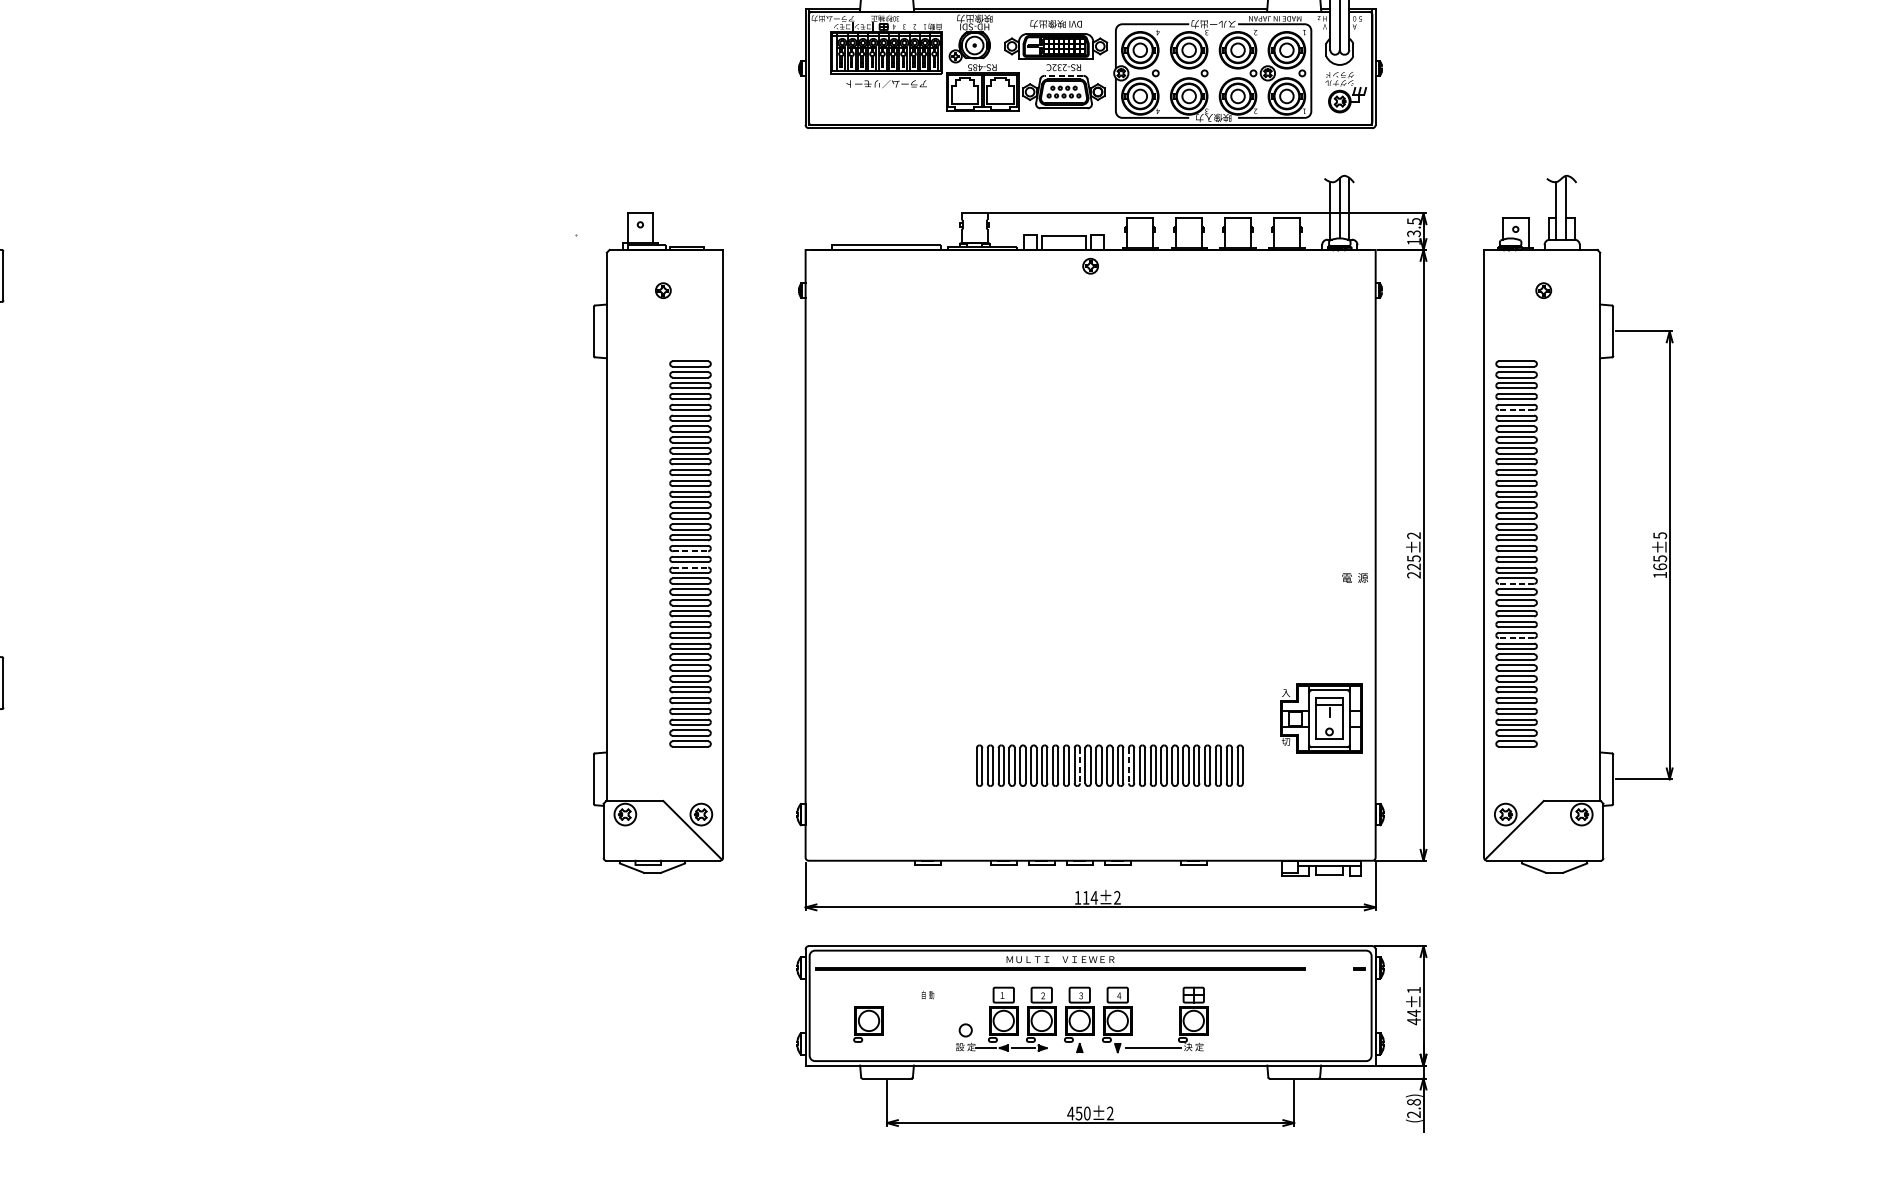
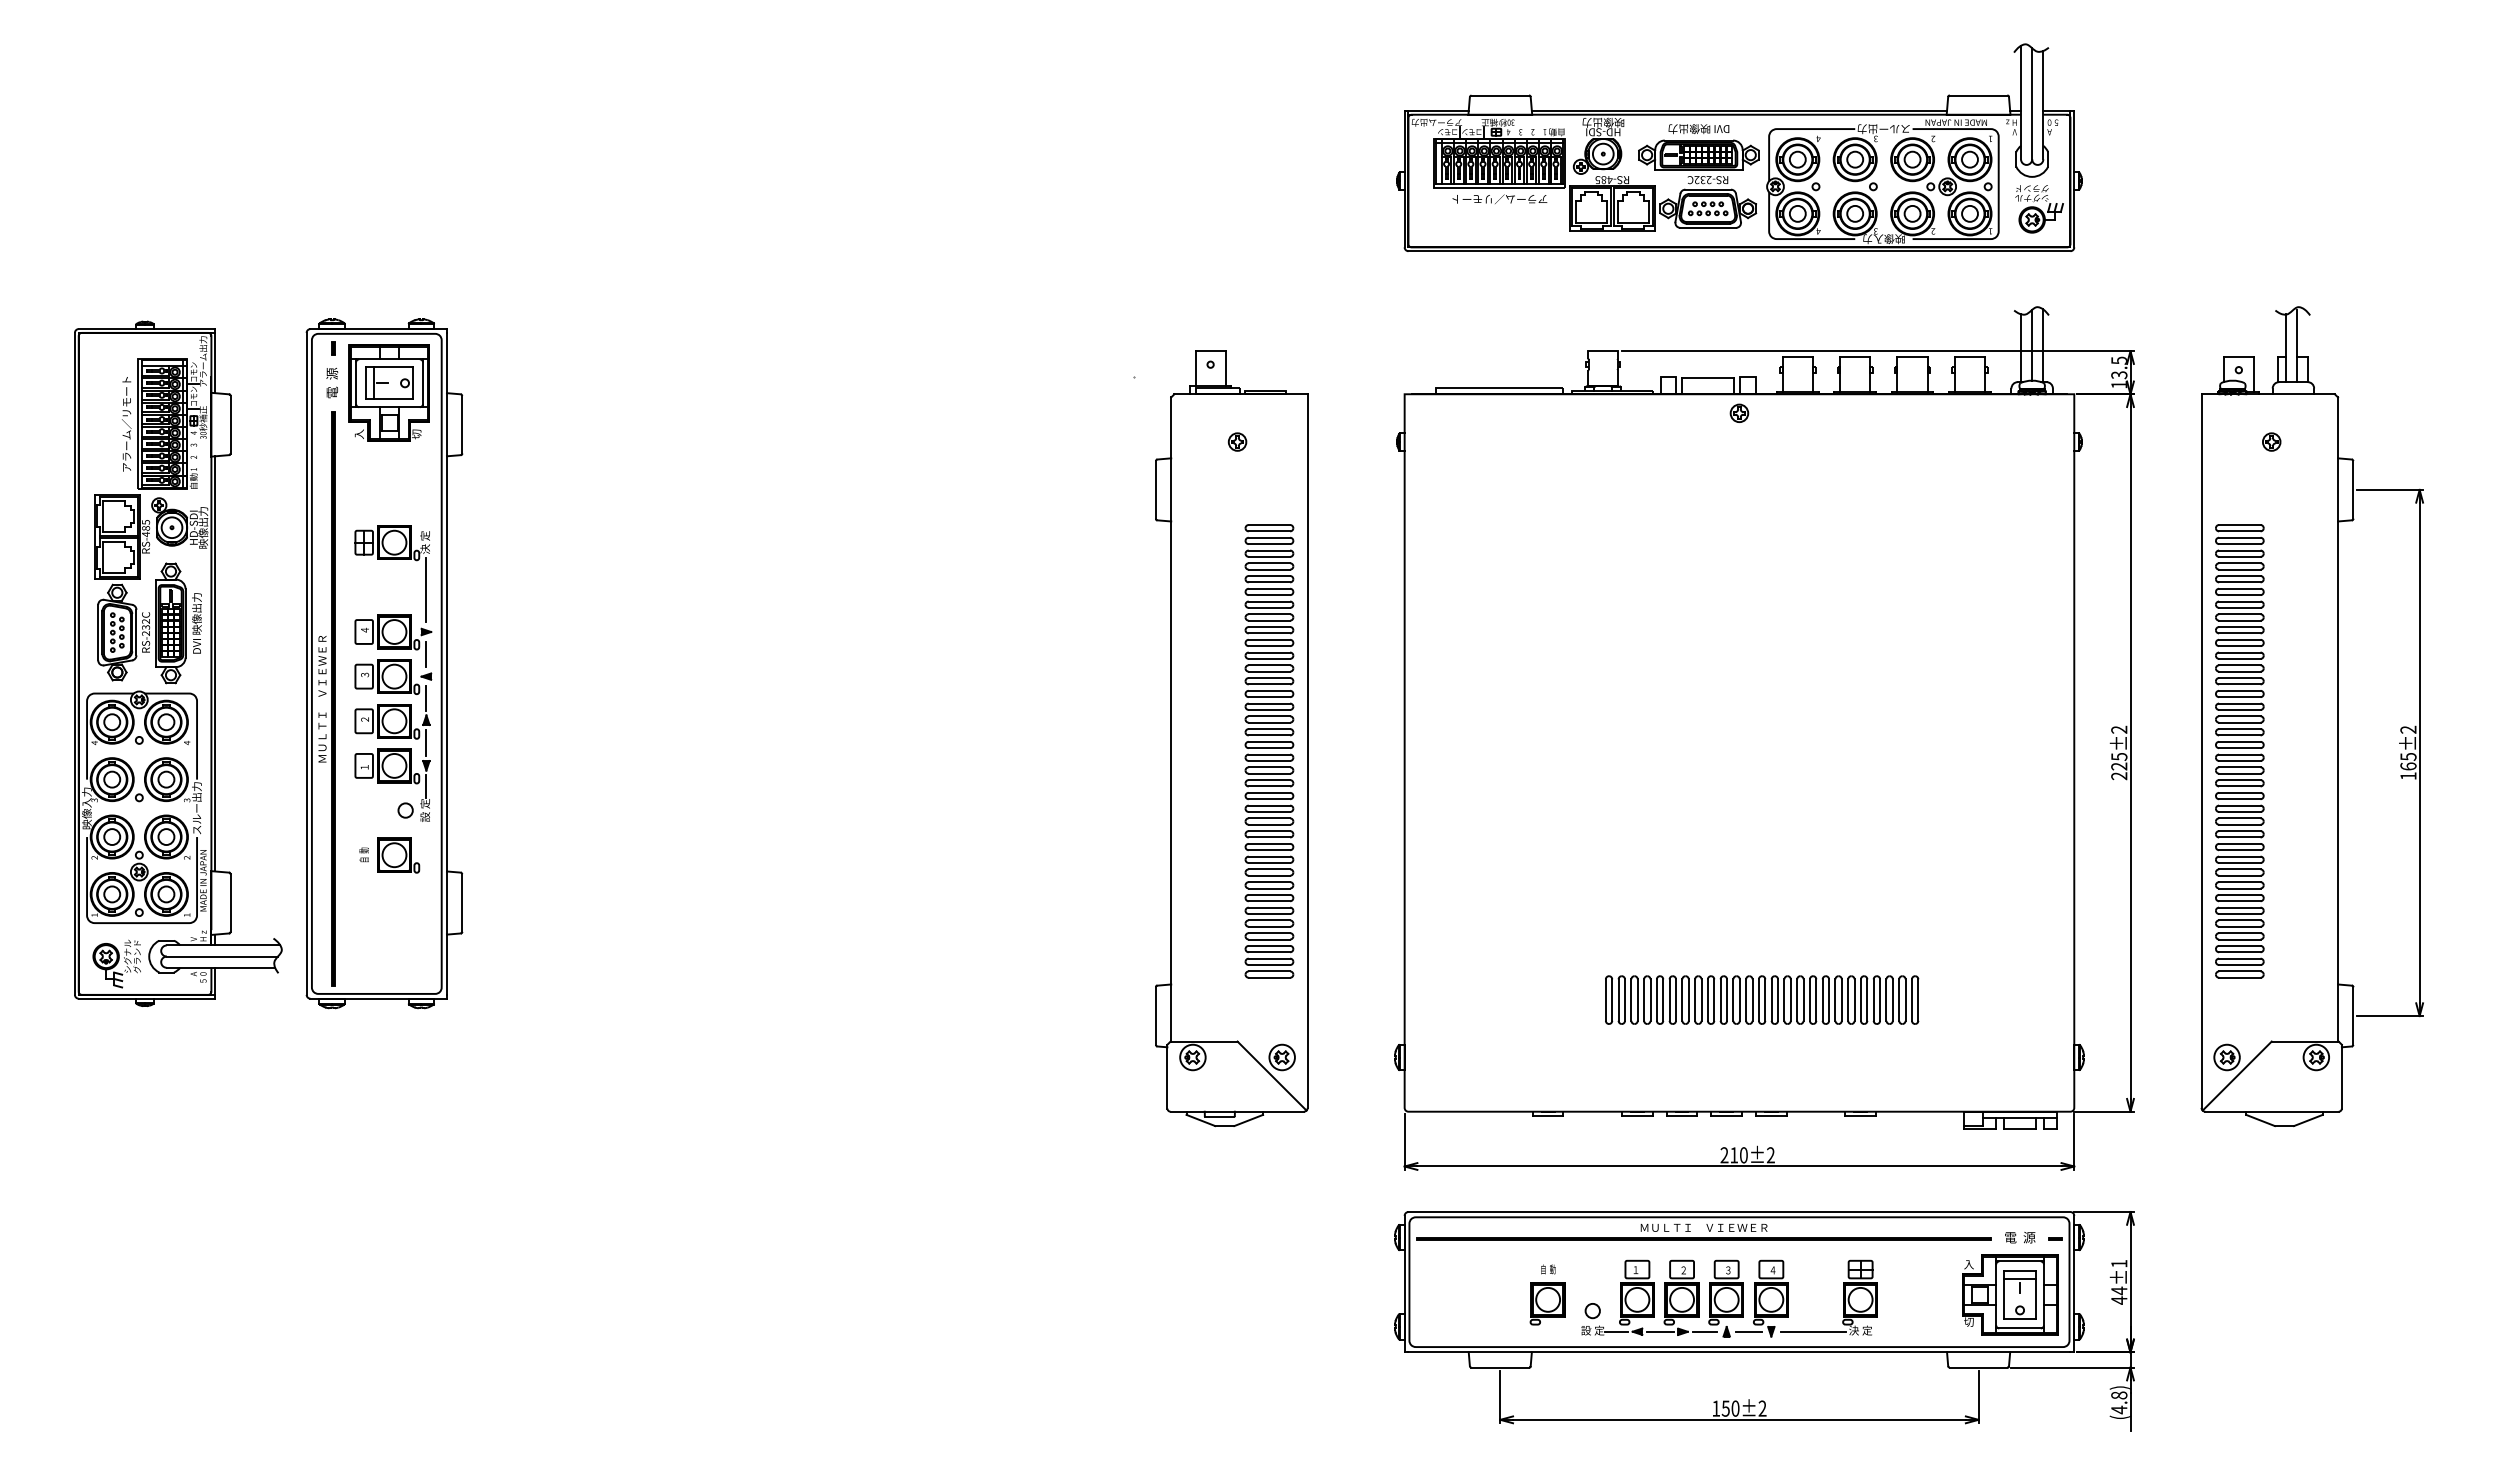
line: (1064, 75) -> (1708, 189), dashed -> solid
line: (1516, 410) -> (2239, 582), dashed -> solid
text: (1660, 535) -> (2408, 729), 165±5 -> 165±2
line: (690, 551) -> (1269, 748), dashed -> solid
line: (690, 567) -> (1269, 767), dashed -> solid
text: (1355, 577) -> (2020, 1237), moved
line: (1516, 583) -> (2239, 786), dashed -> solid
line: (1516, 638) -> (2239, 850), dashed -> solid
part: (1321, 718) -> (2010, 1294), moved
line: (1080, 766) -> (1727, 1000), dashed -> solid
line: (1128, 766) -> (1784, 1000), dashed -> solid
text: (1086, 898) -> (1734, 1155), 114±2 -> 210±2
part: (868, 1024) -> (1547, 1303), moved
line: (1060, 1047) -> (1704, 1331), added
line: (1098, 1047) -> (1748, 1331), added
text: (1070, 1113) -> (1715, 1408), 450±2 -> 150±2
text: (1414, 1114) -> (2119, 1409), (2.8) -> (4.8)

